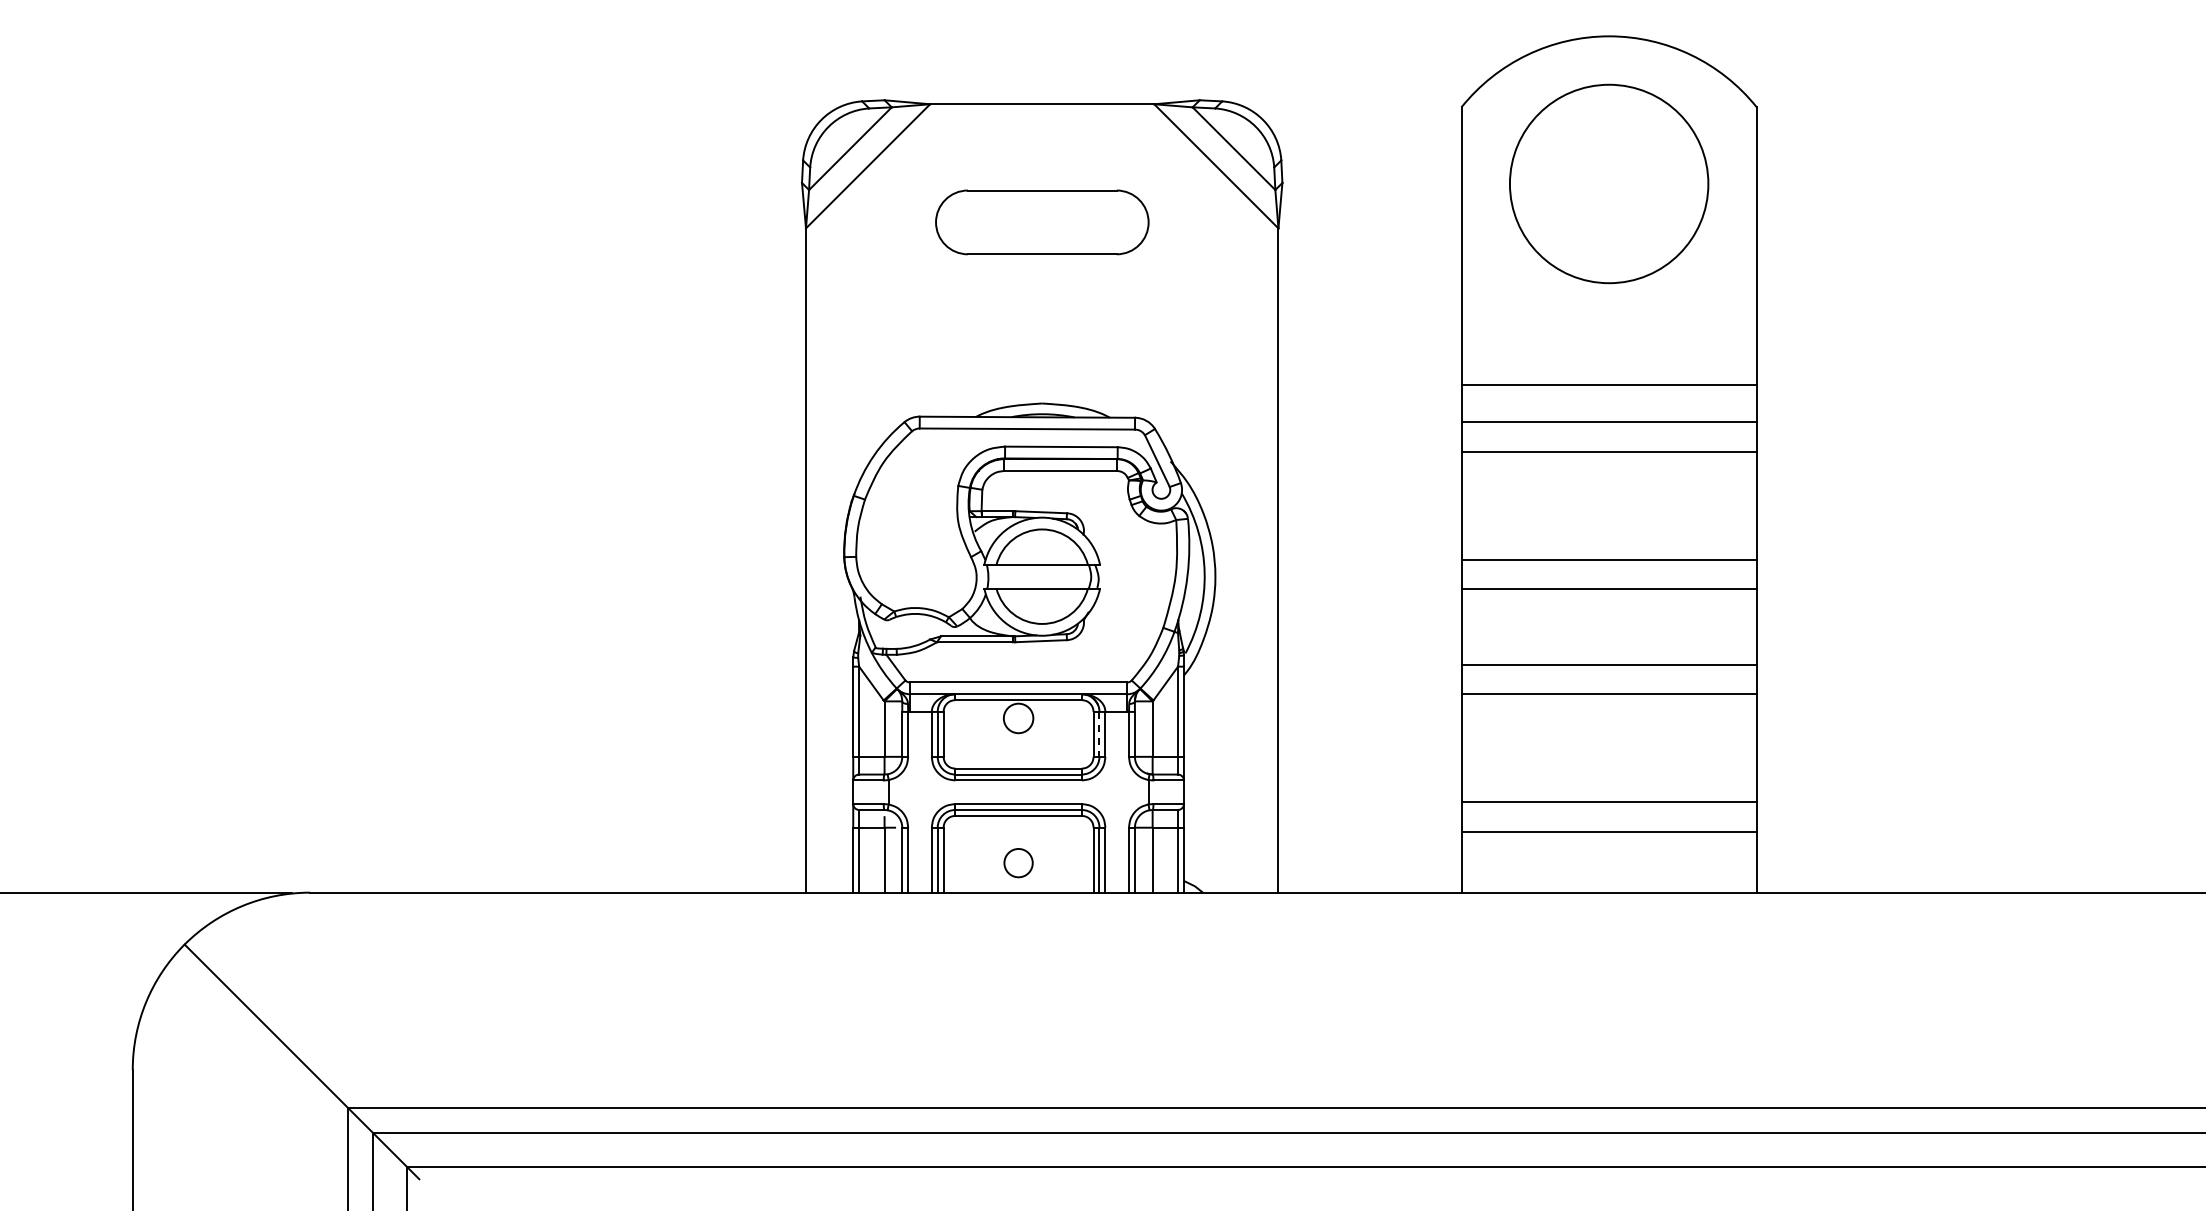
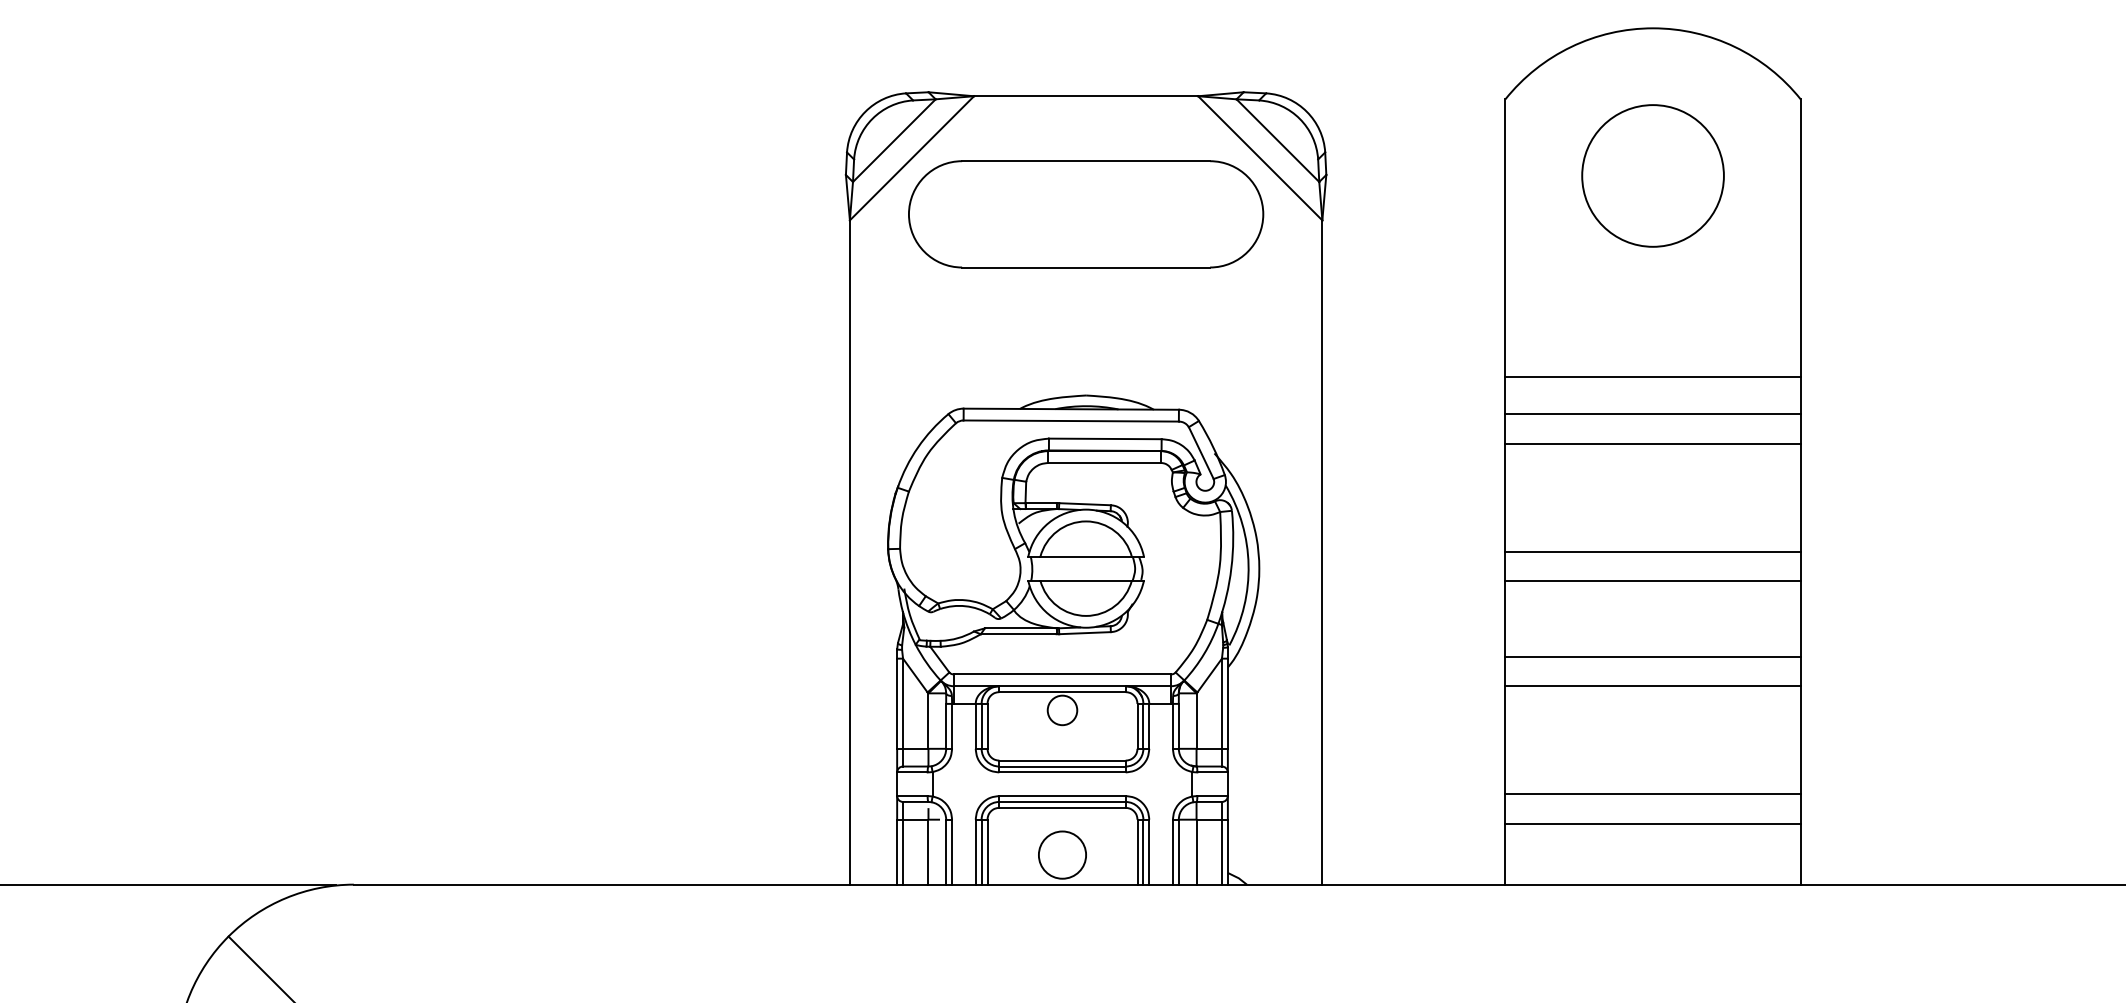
circle: (1609, 183) -> (1653, 175), size x0.71
part: (1042, 222) -> (1086, 214), size x1.67
line: (1099, 734) -> (1143, 726), dashed -> solid
circle: (1018, 862) -> (1062, 854), size x1.67

